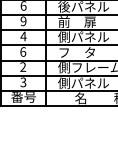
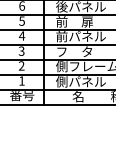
text: (22, 20) -> (21, 20), 9 -> 5
text: (63, 37) -> (61, 36), 側パネル -> 前パネル
text: (22, 51) -> (21, 50), 6 -> 3
text: (22, 81) -> (21, 80), 3 -> 1

